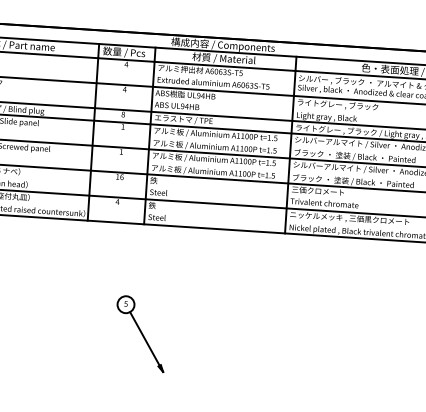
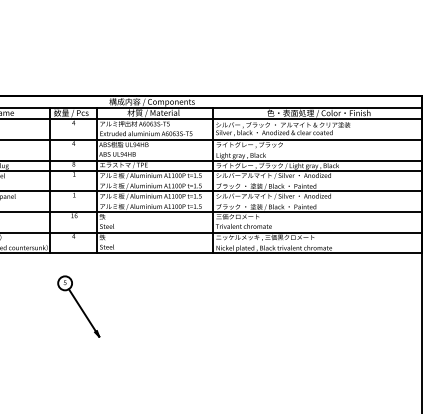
part: (140, 333) -> (78, 306), moved

